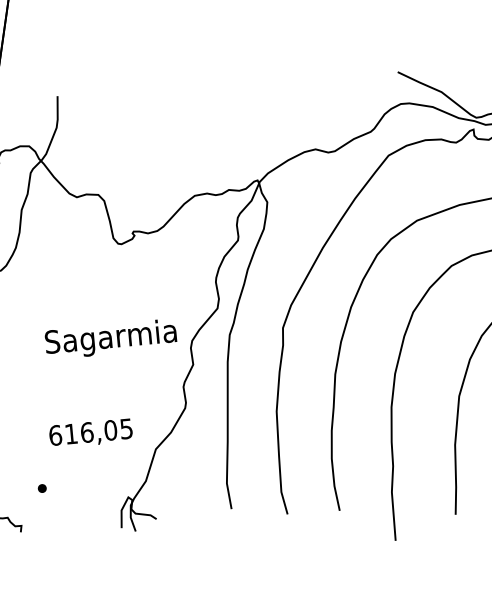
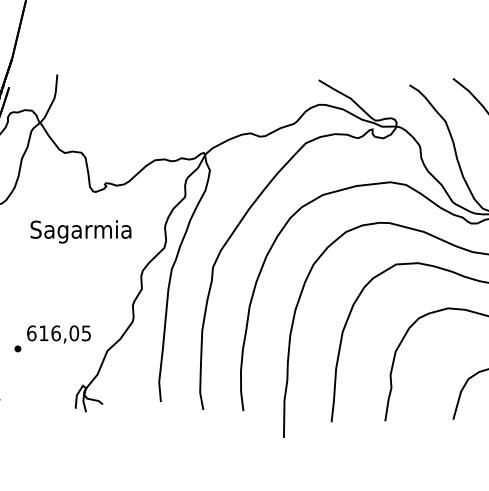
text: (110, 338) -> (80, 231), moved
part: (41, 488) -> (17, 348), moved

